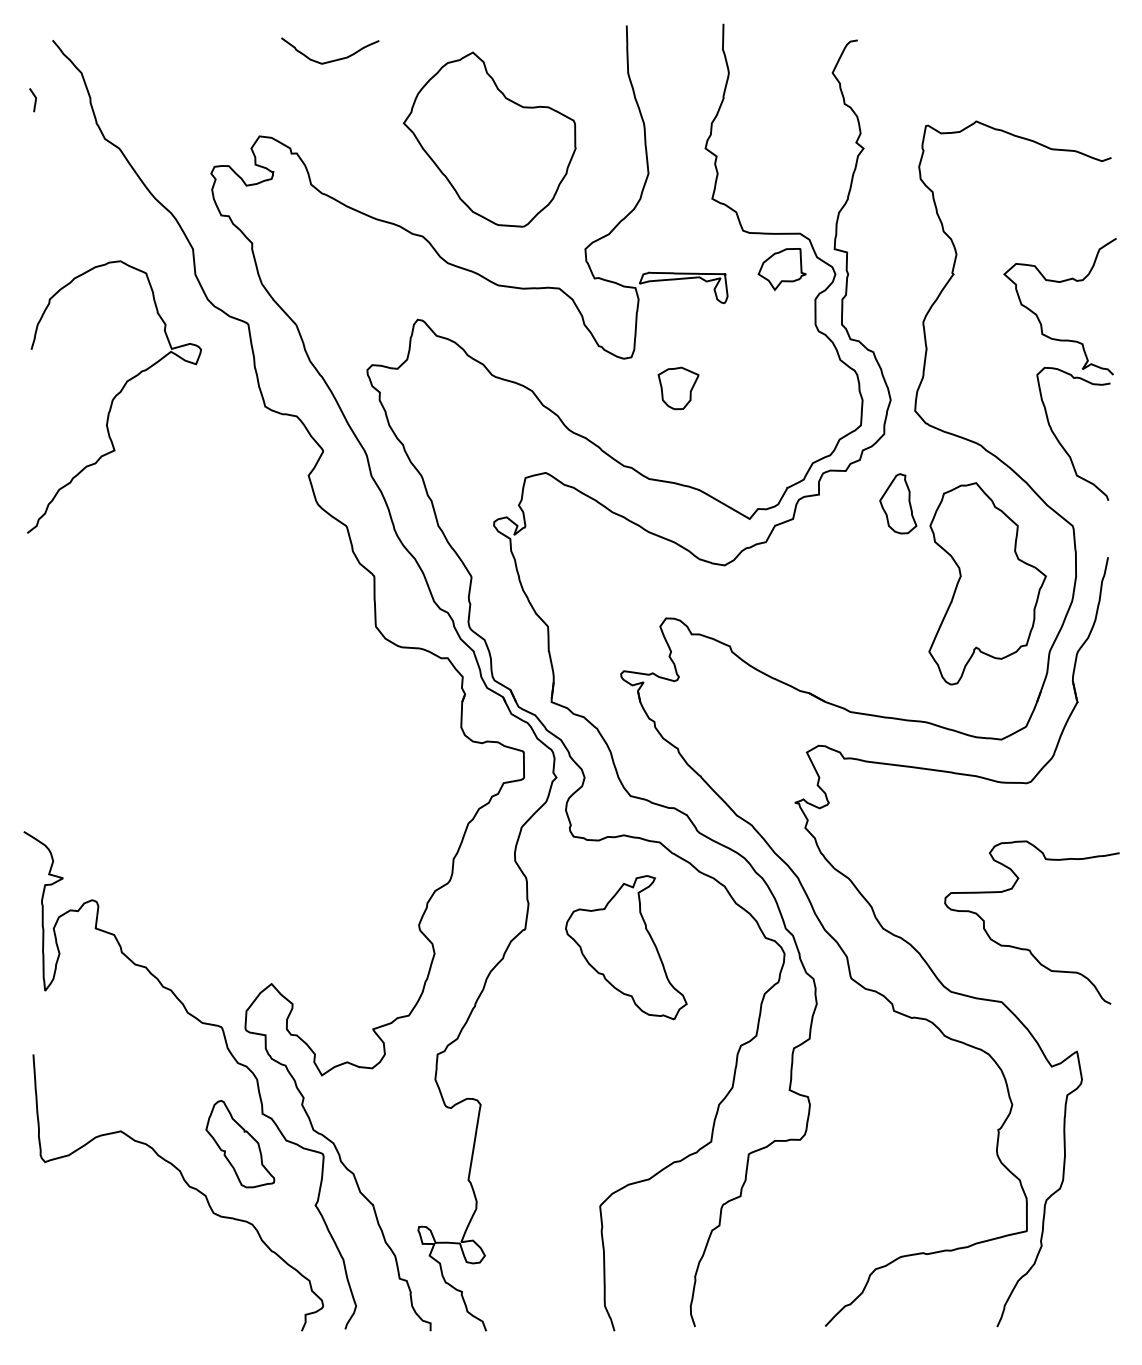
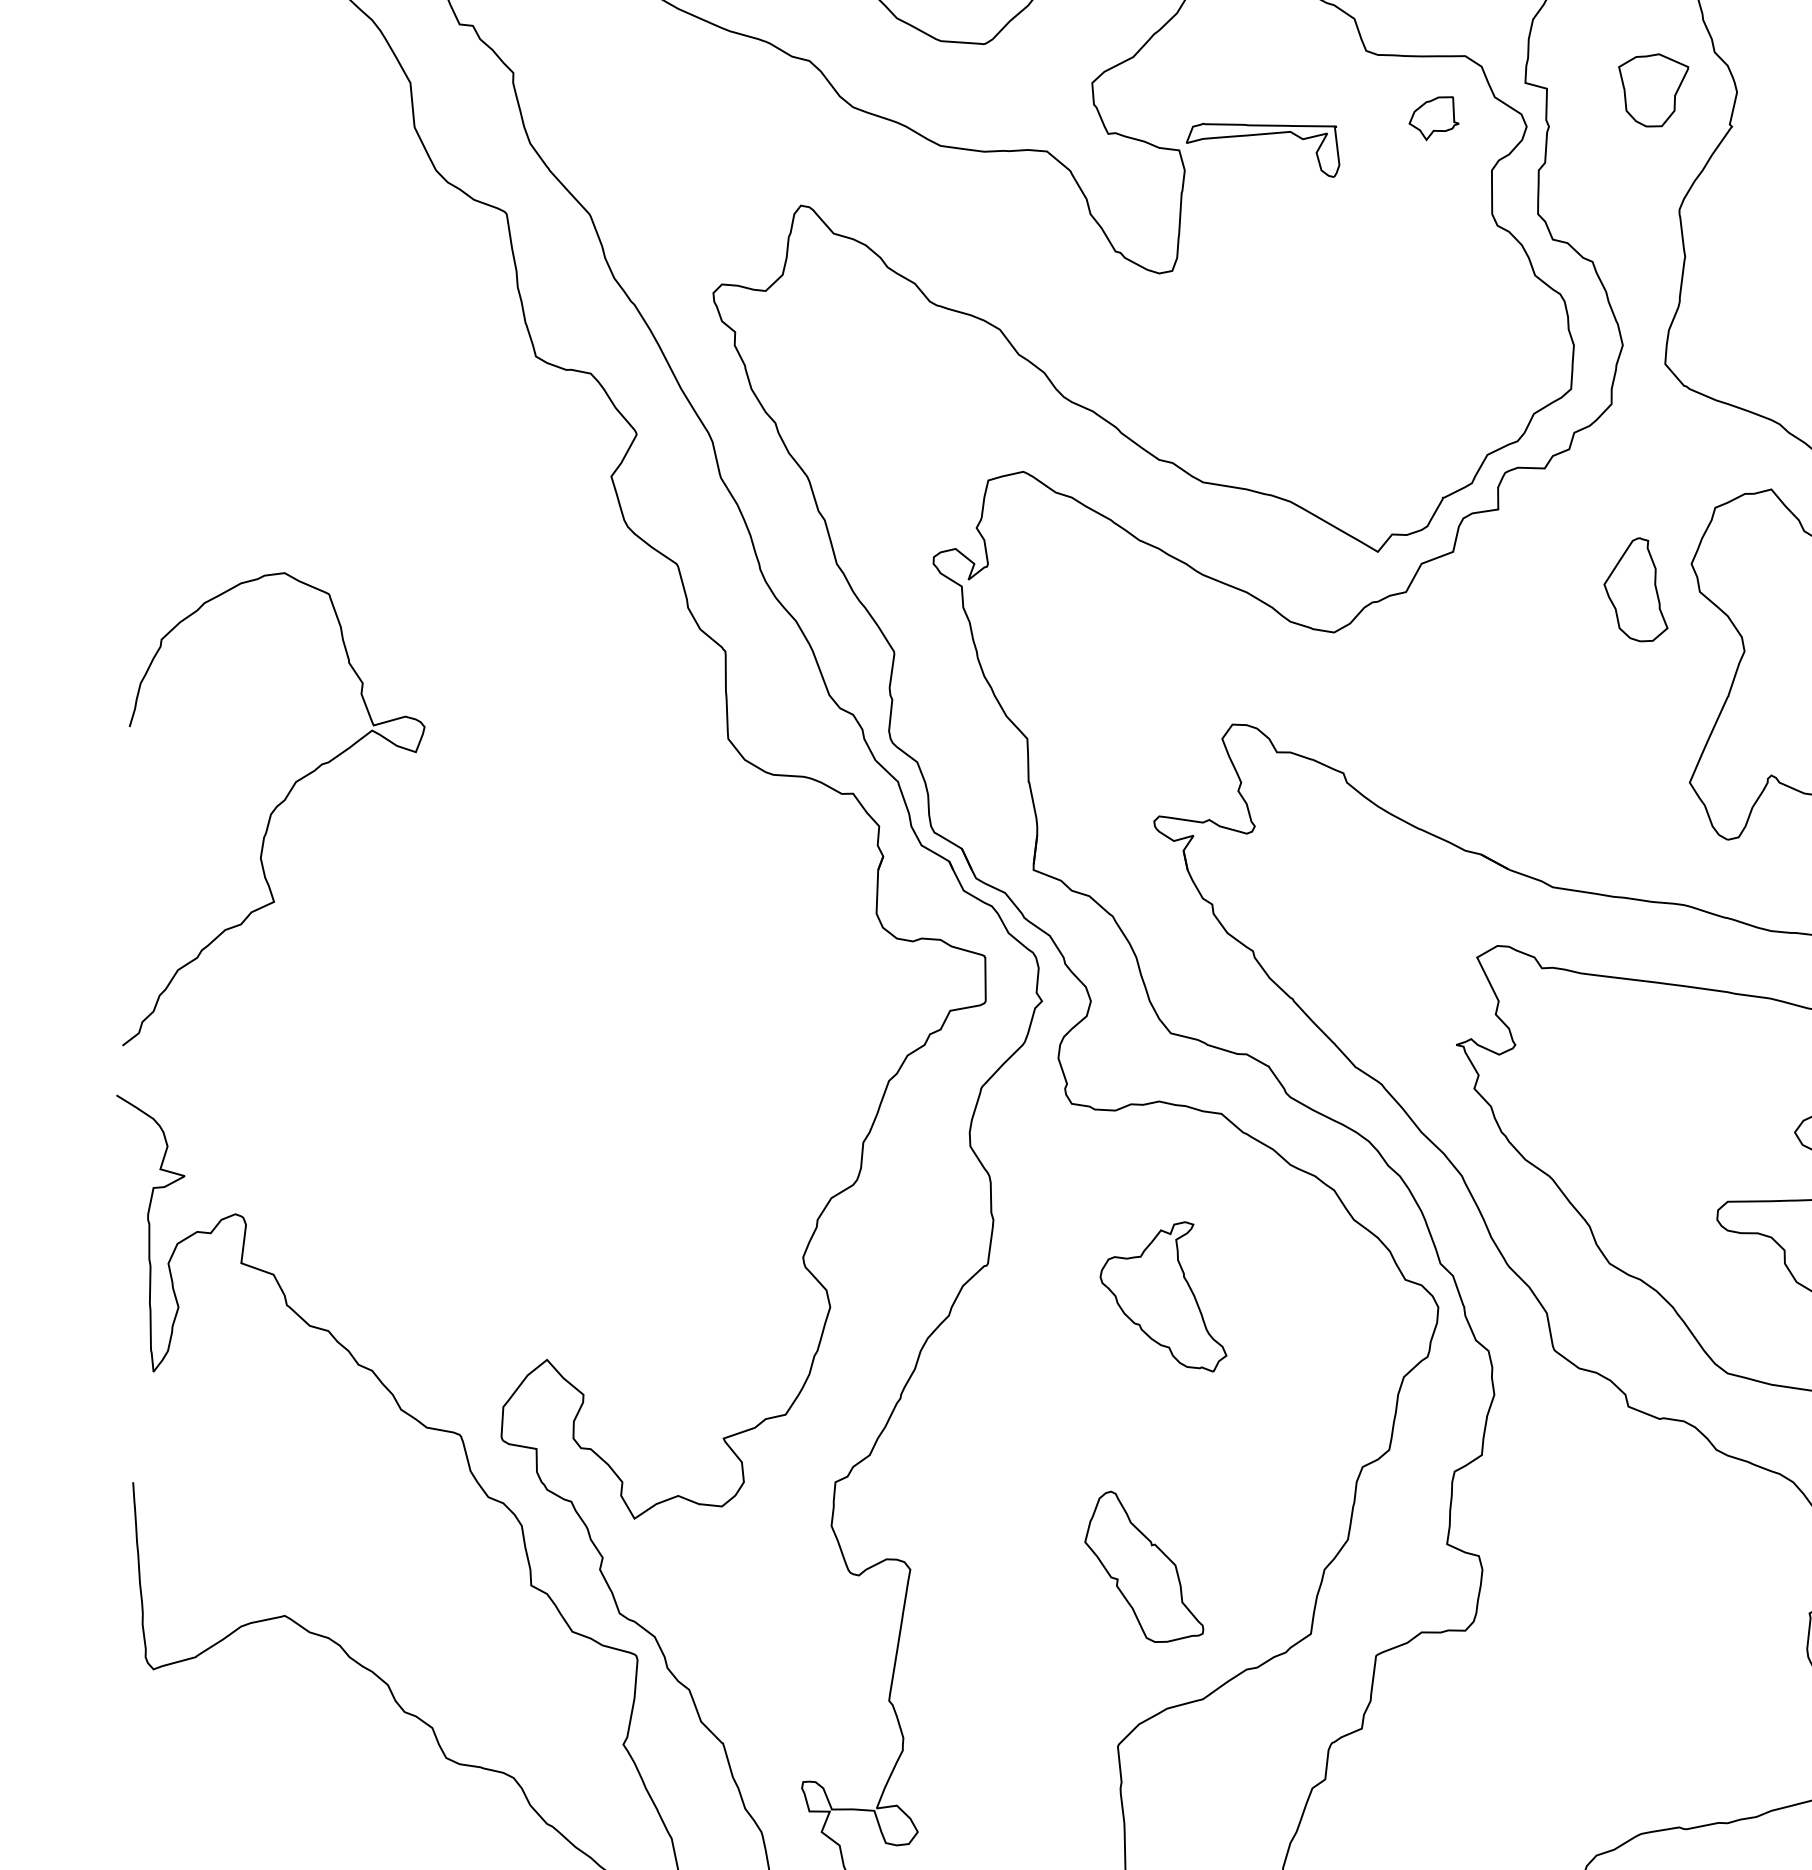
part: (781, 269) -> (1432, 118), size x0.6
part: (678, 388) -> (1653, 90), moved
curve: (114, 396) -> (274, 808), moved
part: (898, 503) -> (1636, 589), moved
part: (626, 947) -> (1163, 1296), size x0.6
part: (240, 1144) -> (1144, 1567), moved

